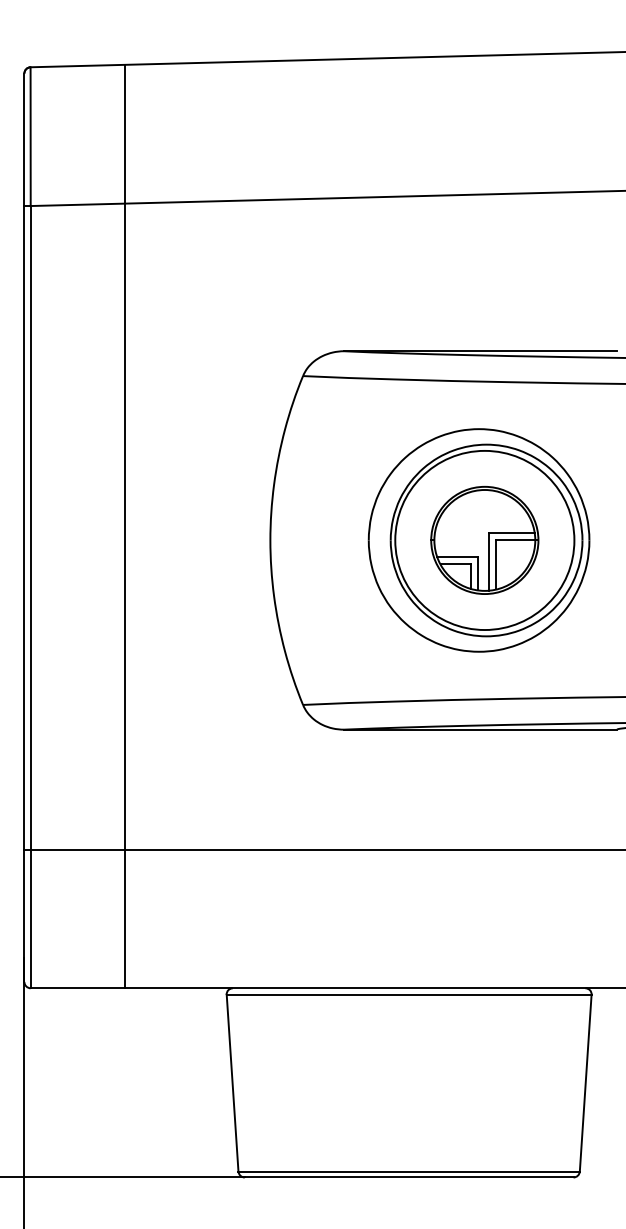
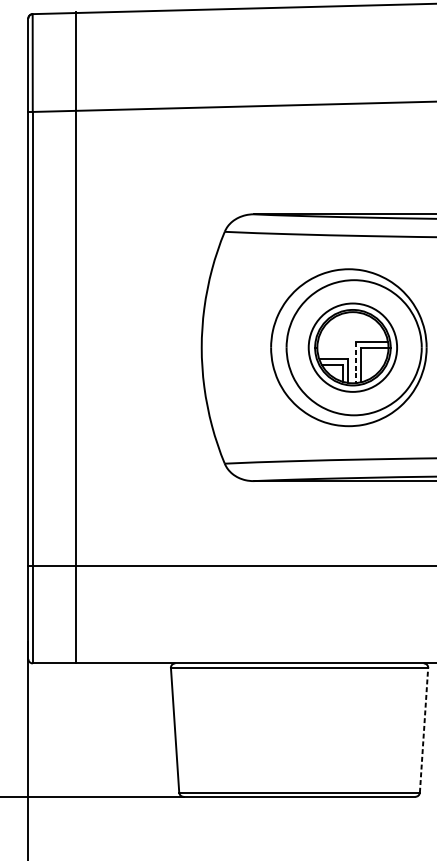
line: (125, 526) -> (76, 337), moved
circle: (484, 540) -> (352, 347), size x0.7
line: (488, 561) -> (355, 362), solid -> dashed
line: (585, 1082) -> (423, 729), solid -> dashed

